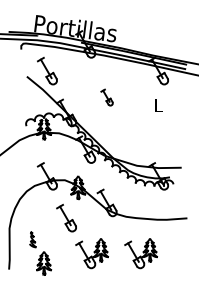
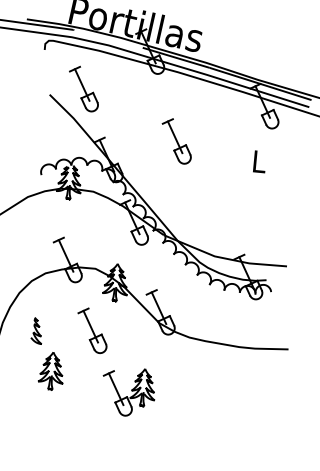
part: (106, 97) -> (175, 140), size x1.67
part: (40, 253) -> (47, 354), moved
part: (140, 253) -> (206, 399), removed

